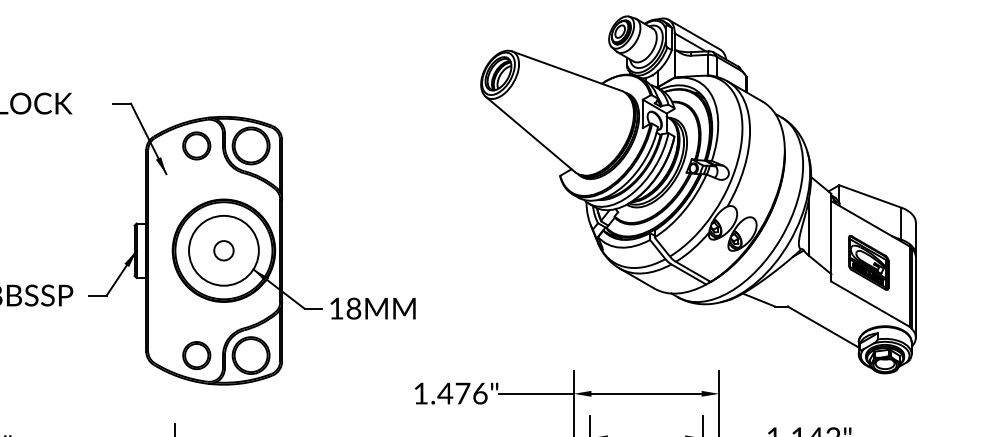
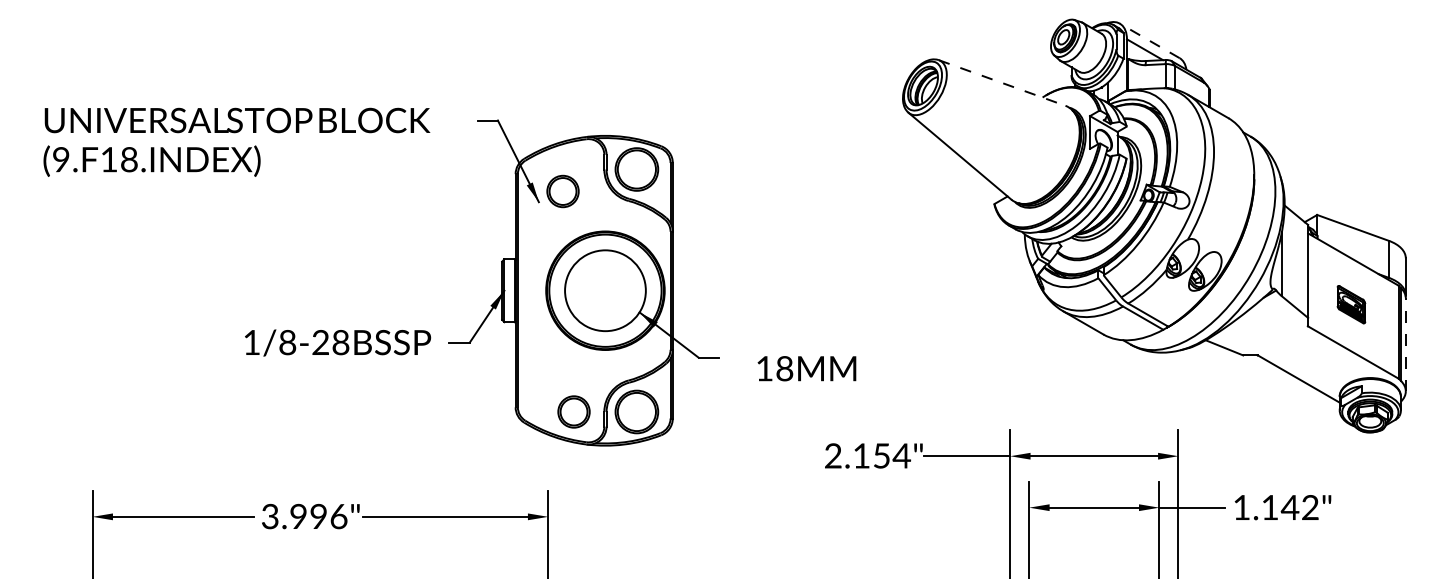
line: (694, 34) -> (1149, 40), solid -> dashed
line: (567, 71) -> (1002, 83), solid -> dashed
part: (196, 145) -> (562, 191), moved
circle: (223, 250) -> (605, 290), removed
part: (868, 262) -> (1351, 304), size x0.6
line: (915, 297) -> (1405, 344), solid -> dashed
text: (372, 308) -> (806, 368), moved
text: (451, 393) -> (868, 455), 1.476" -> 2.154"

